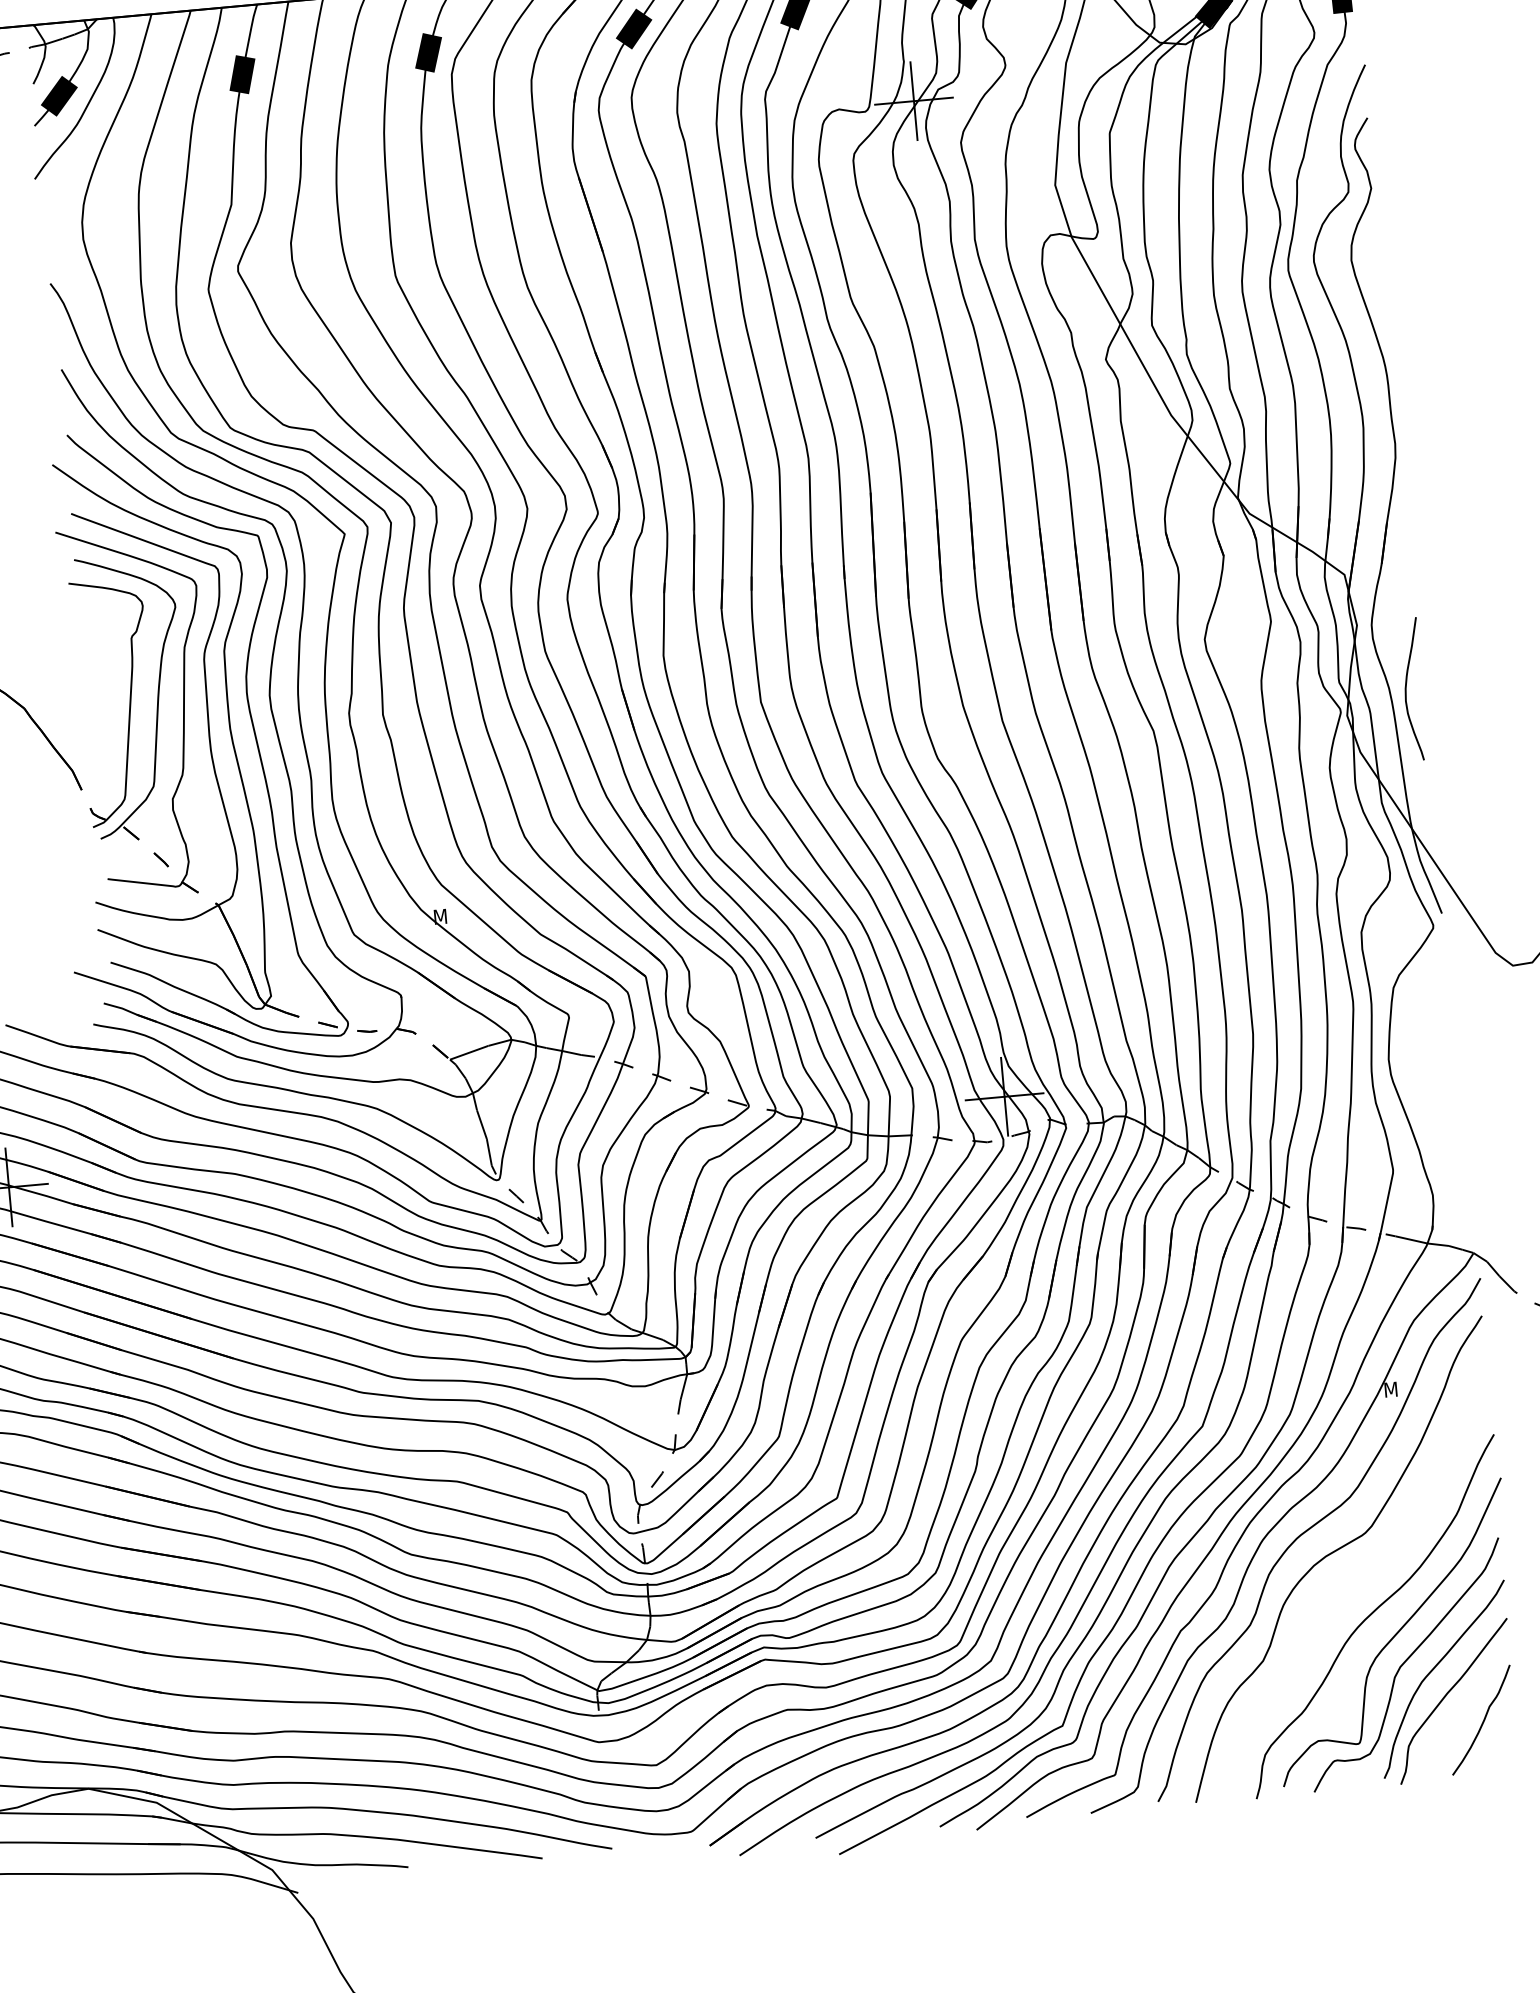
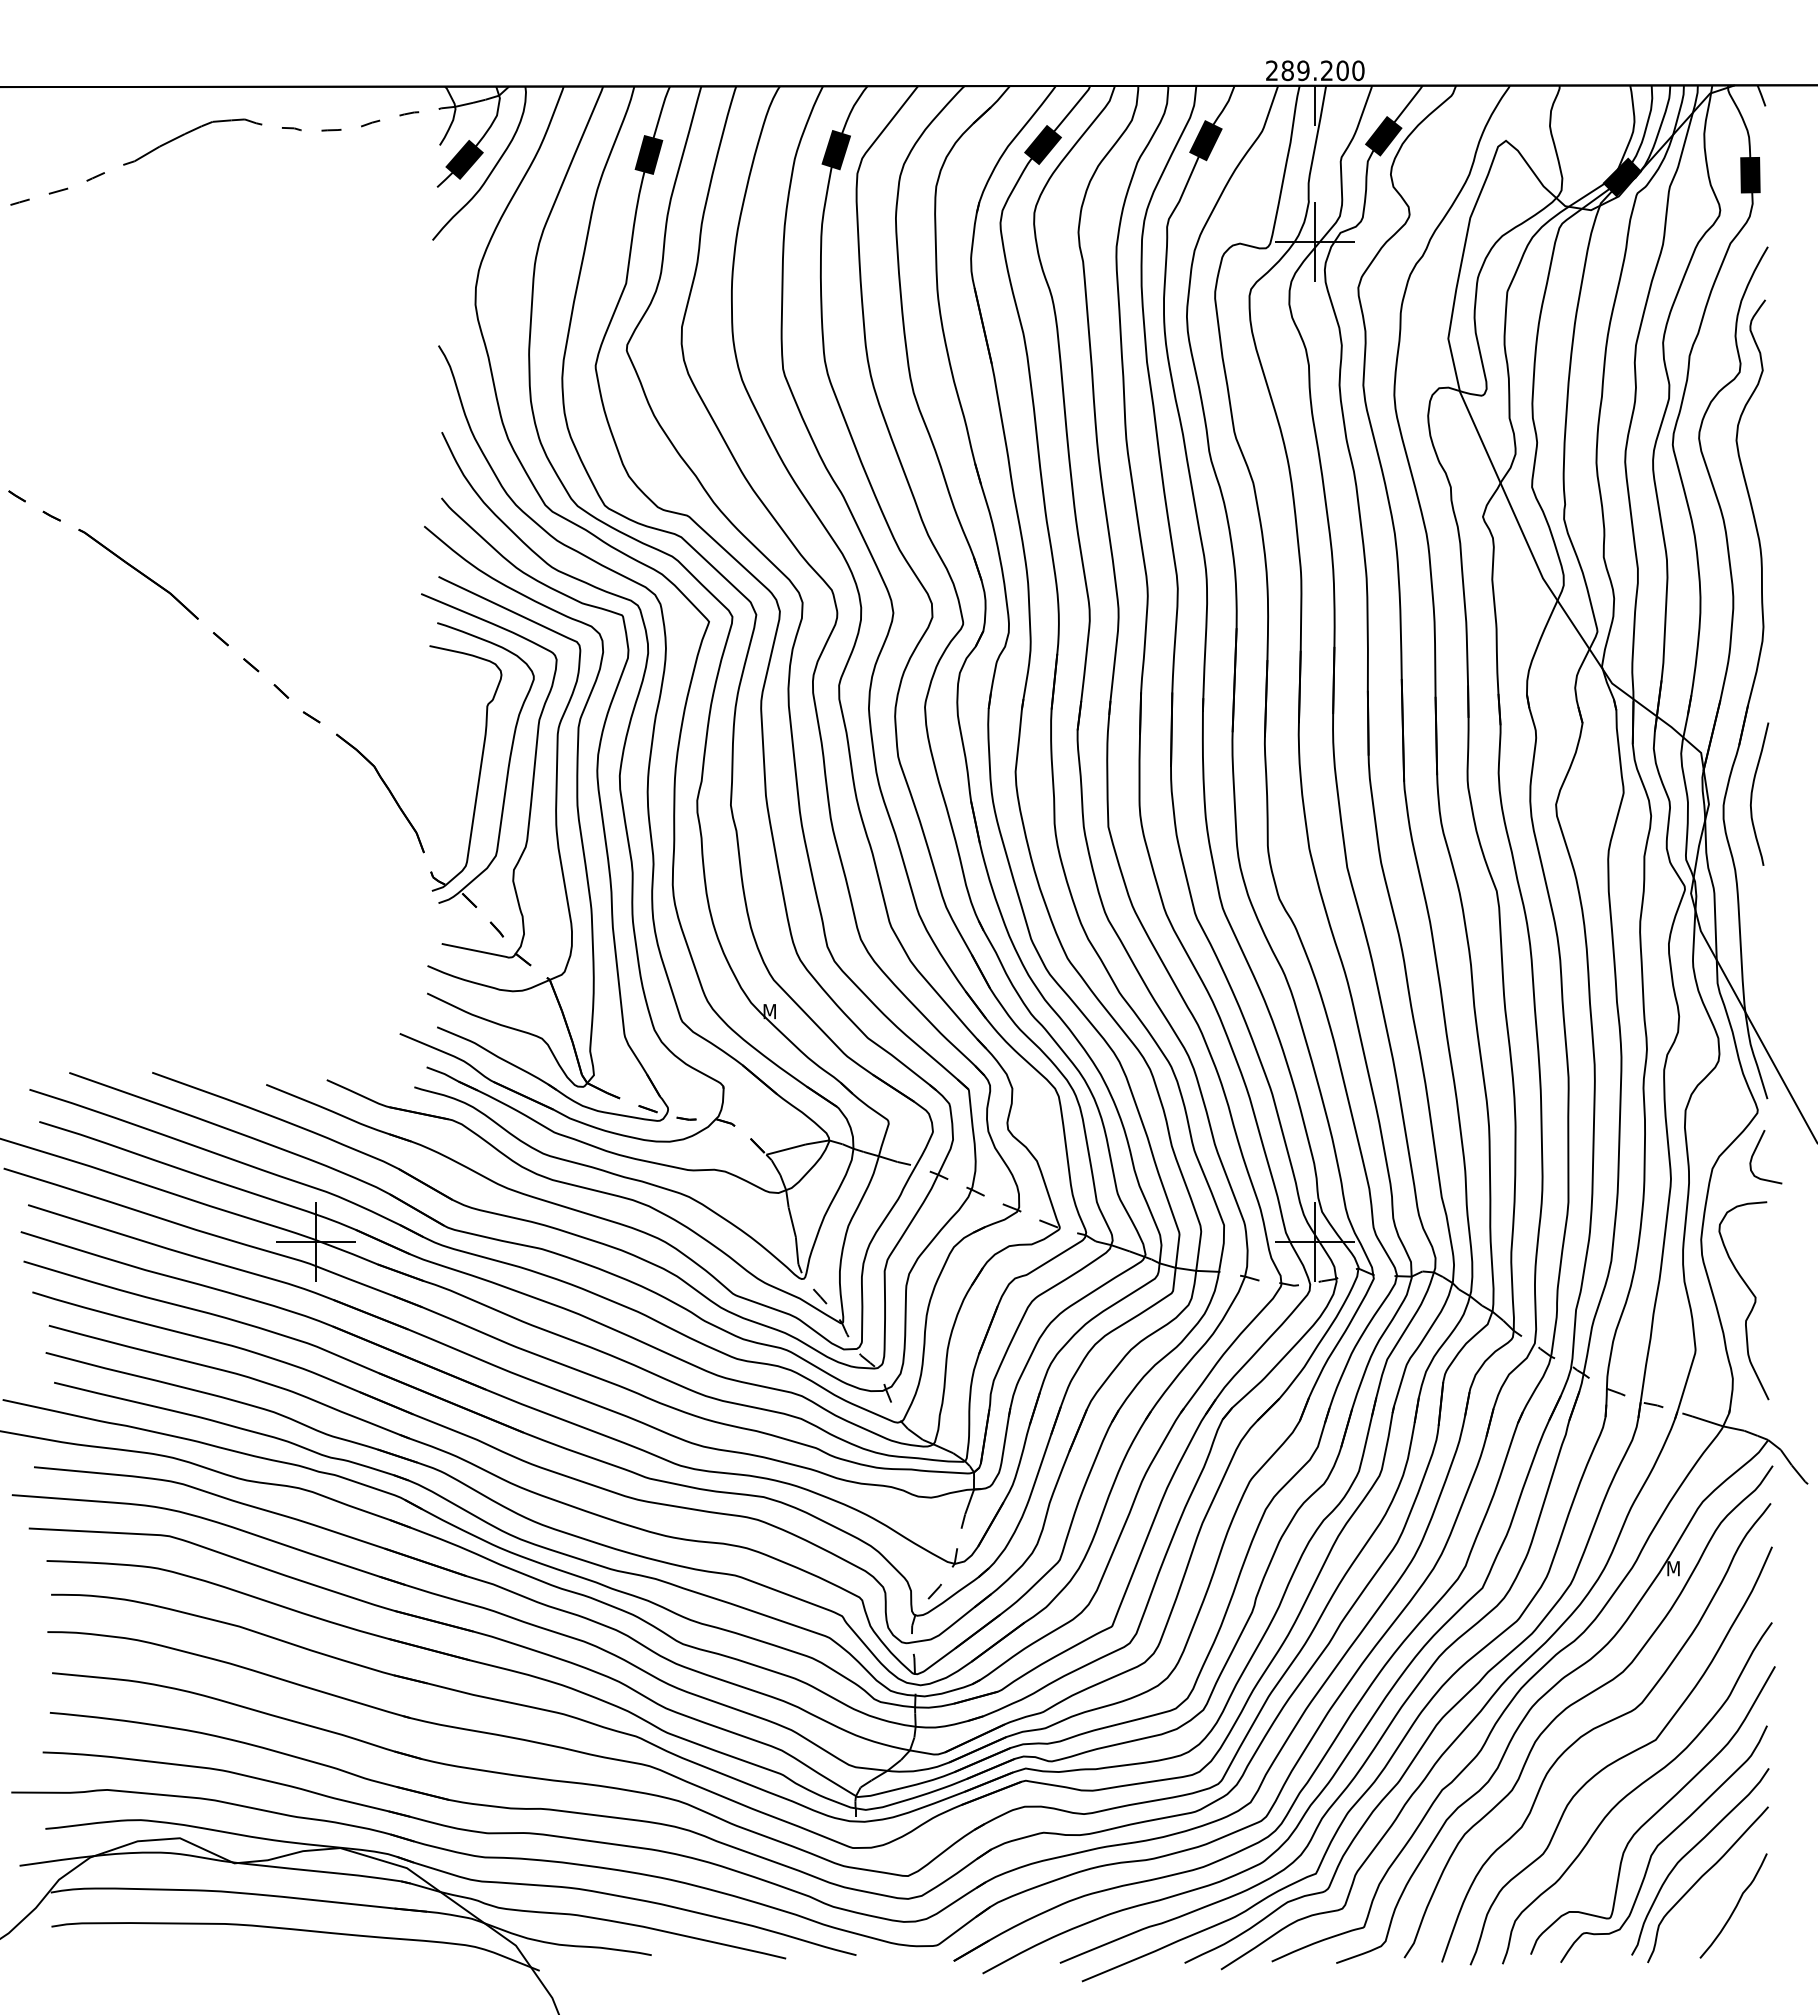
curve: (1406, 689) -> (1752, 793), moved
curve: (1434, 967) -> (1755, 1152), added
curve: (1445, 1120) -> (1752, 1305), added
curve: (1355, 1582) -> (1620, 1757), added

